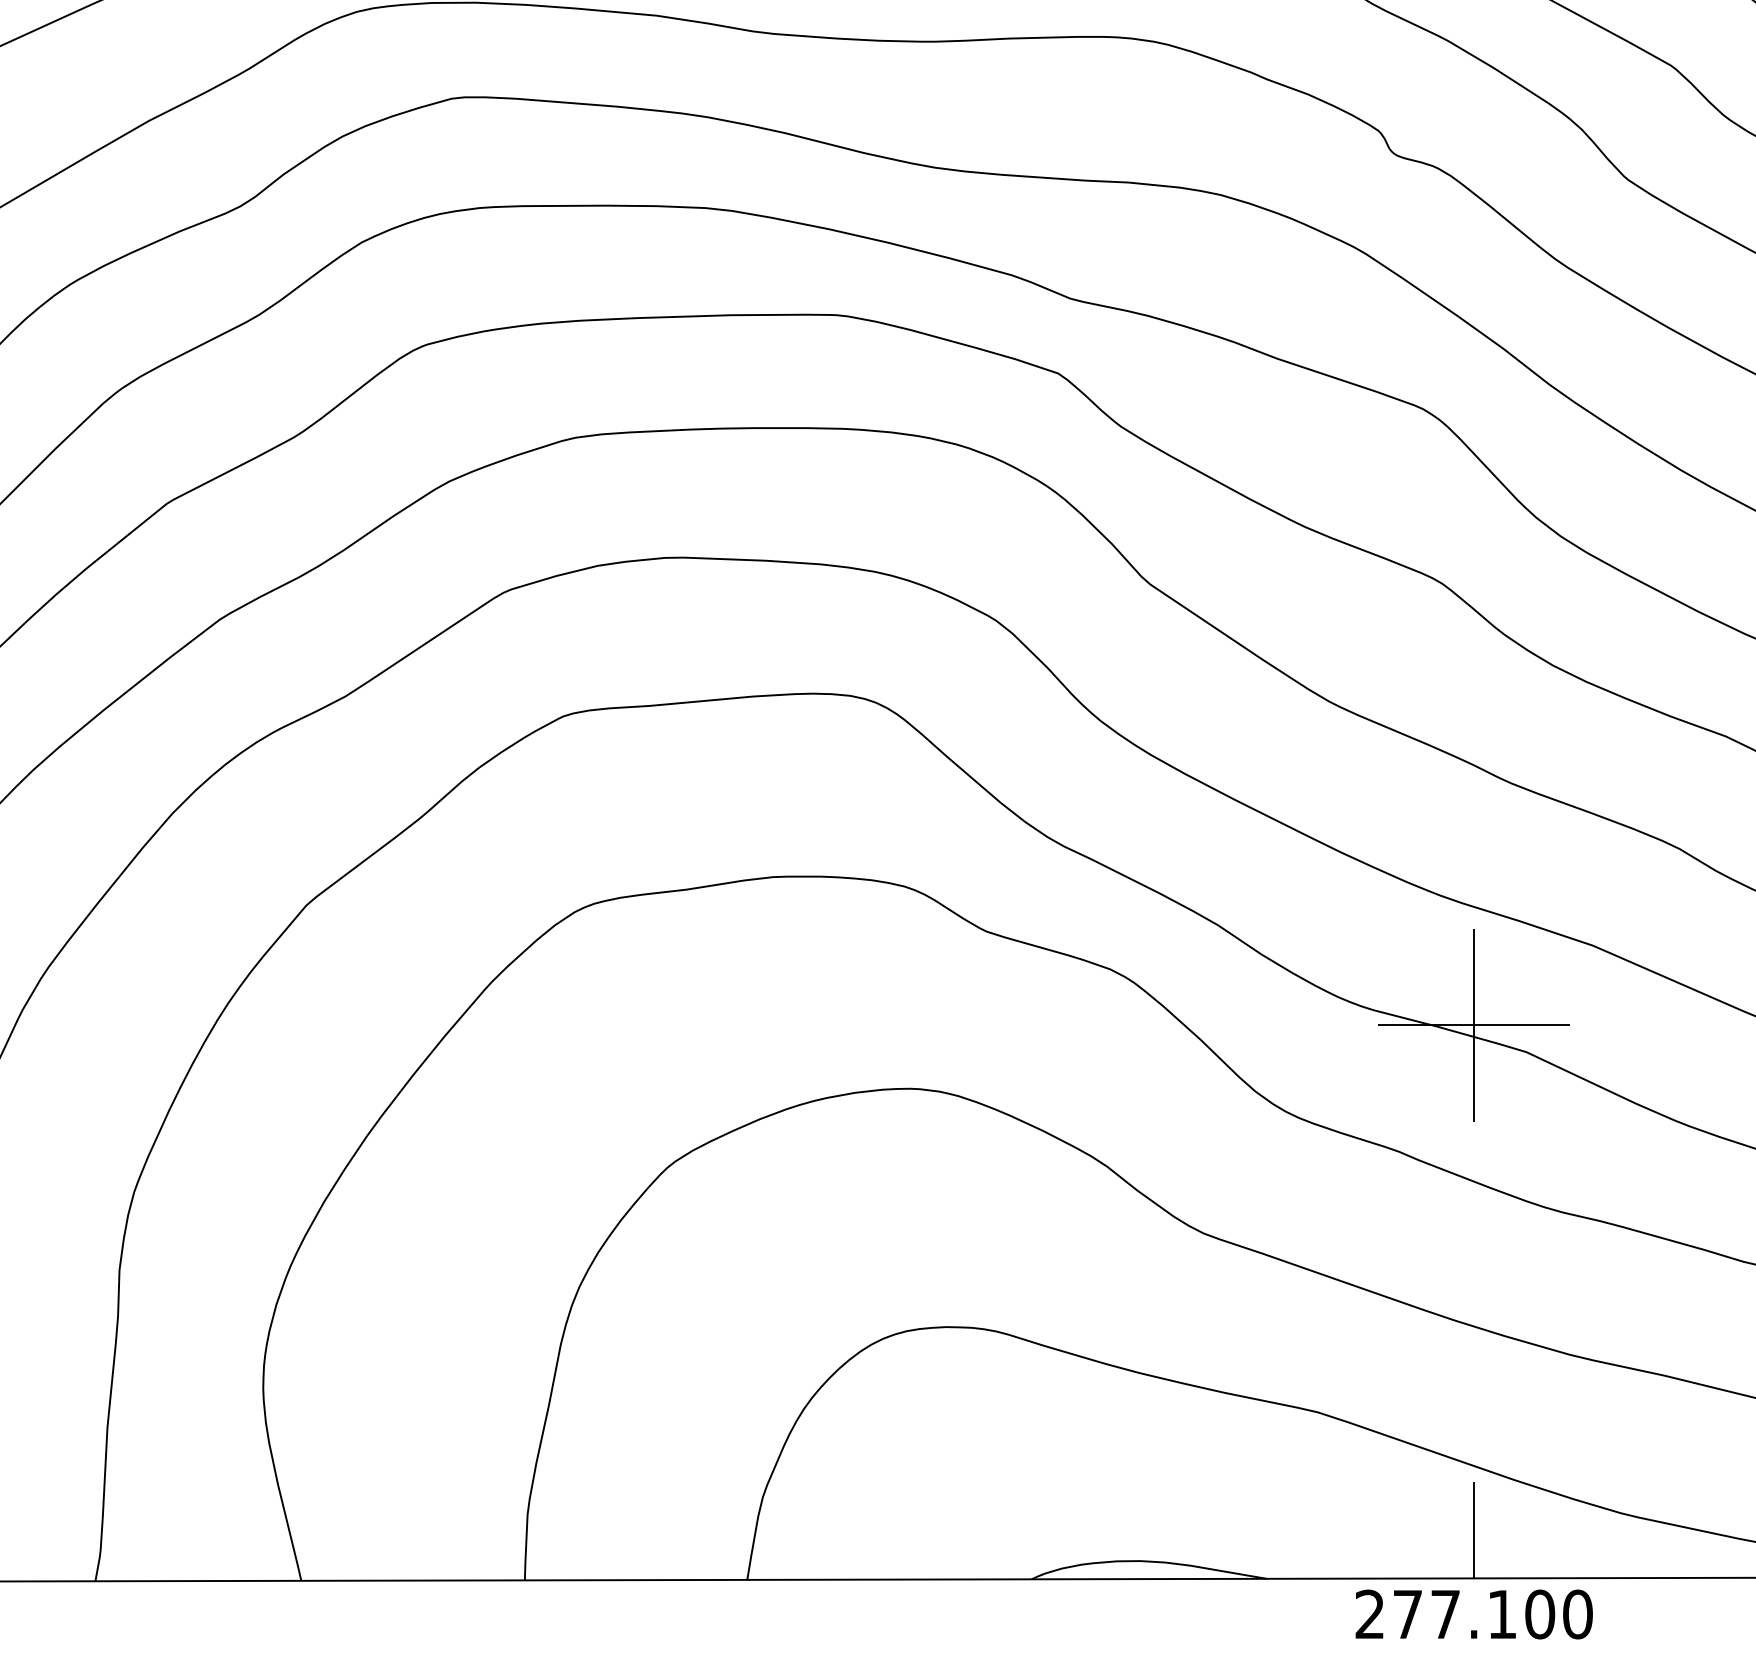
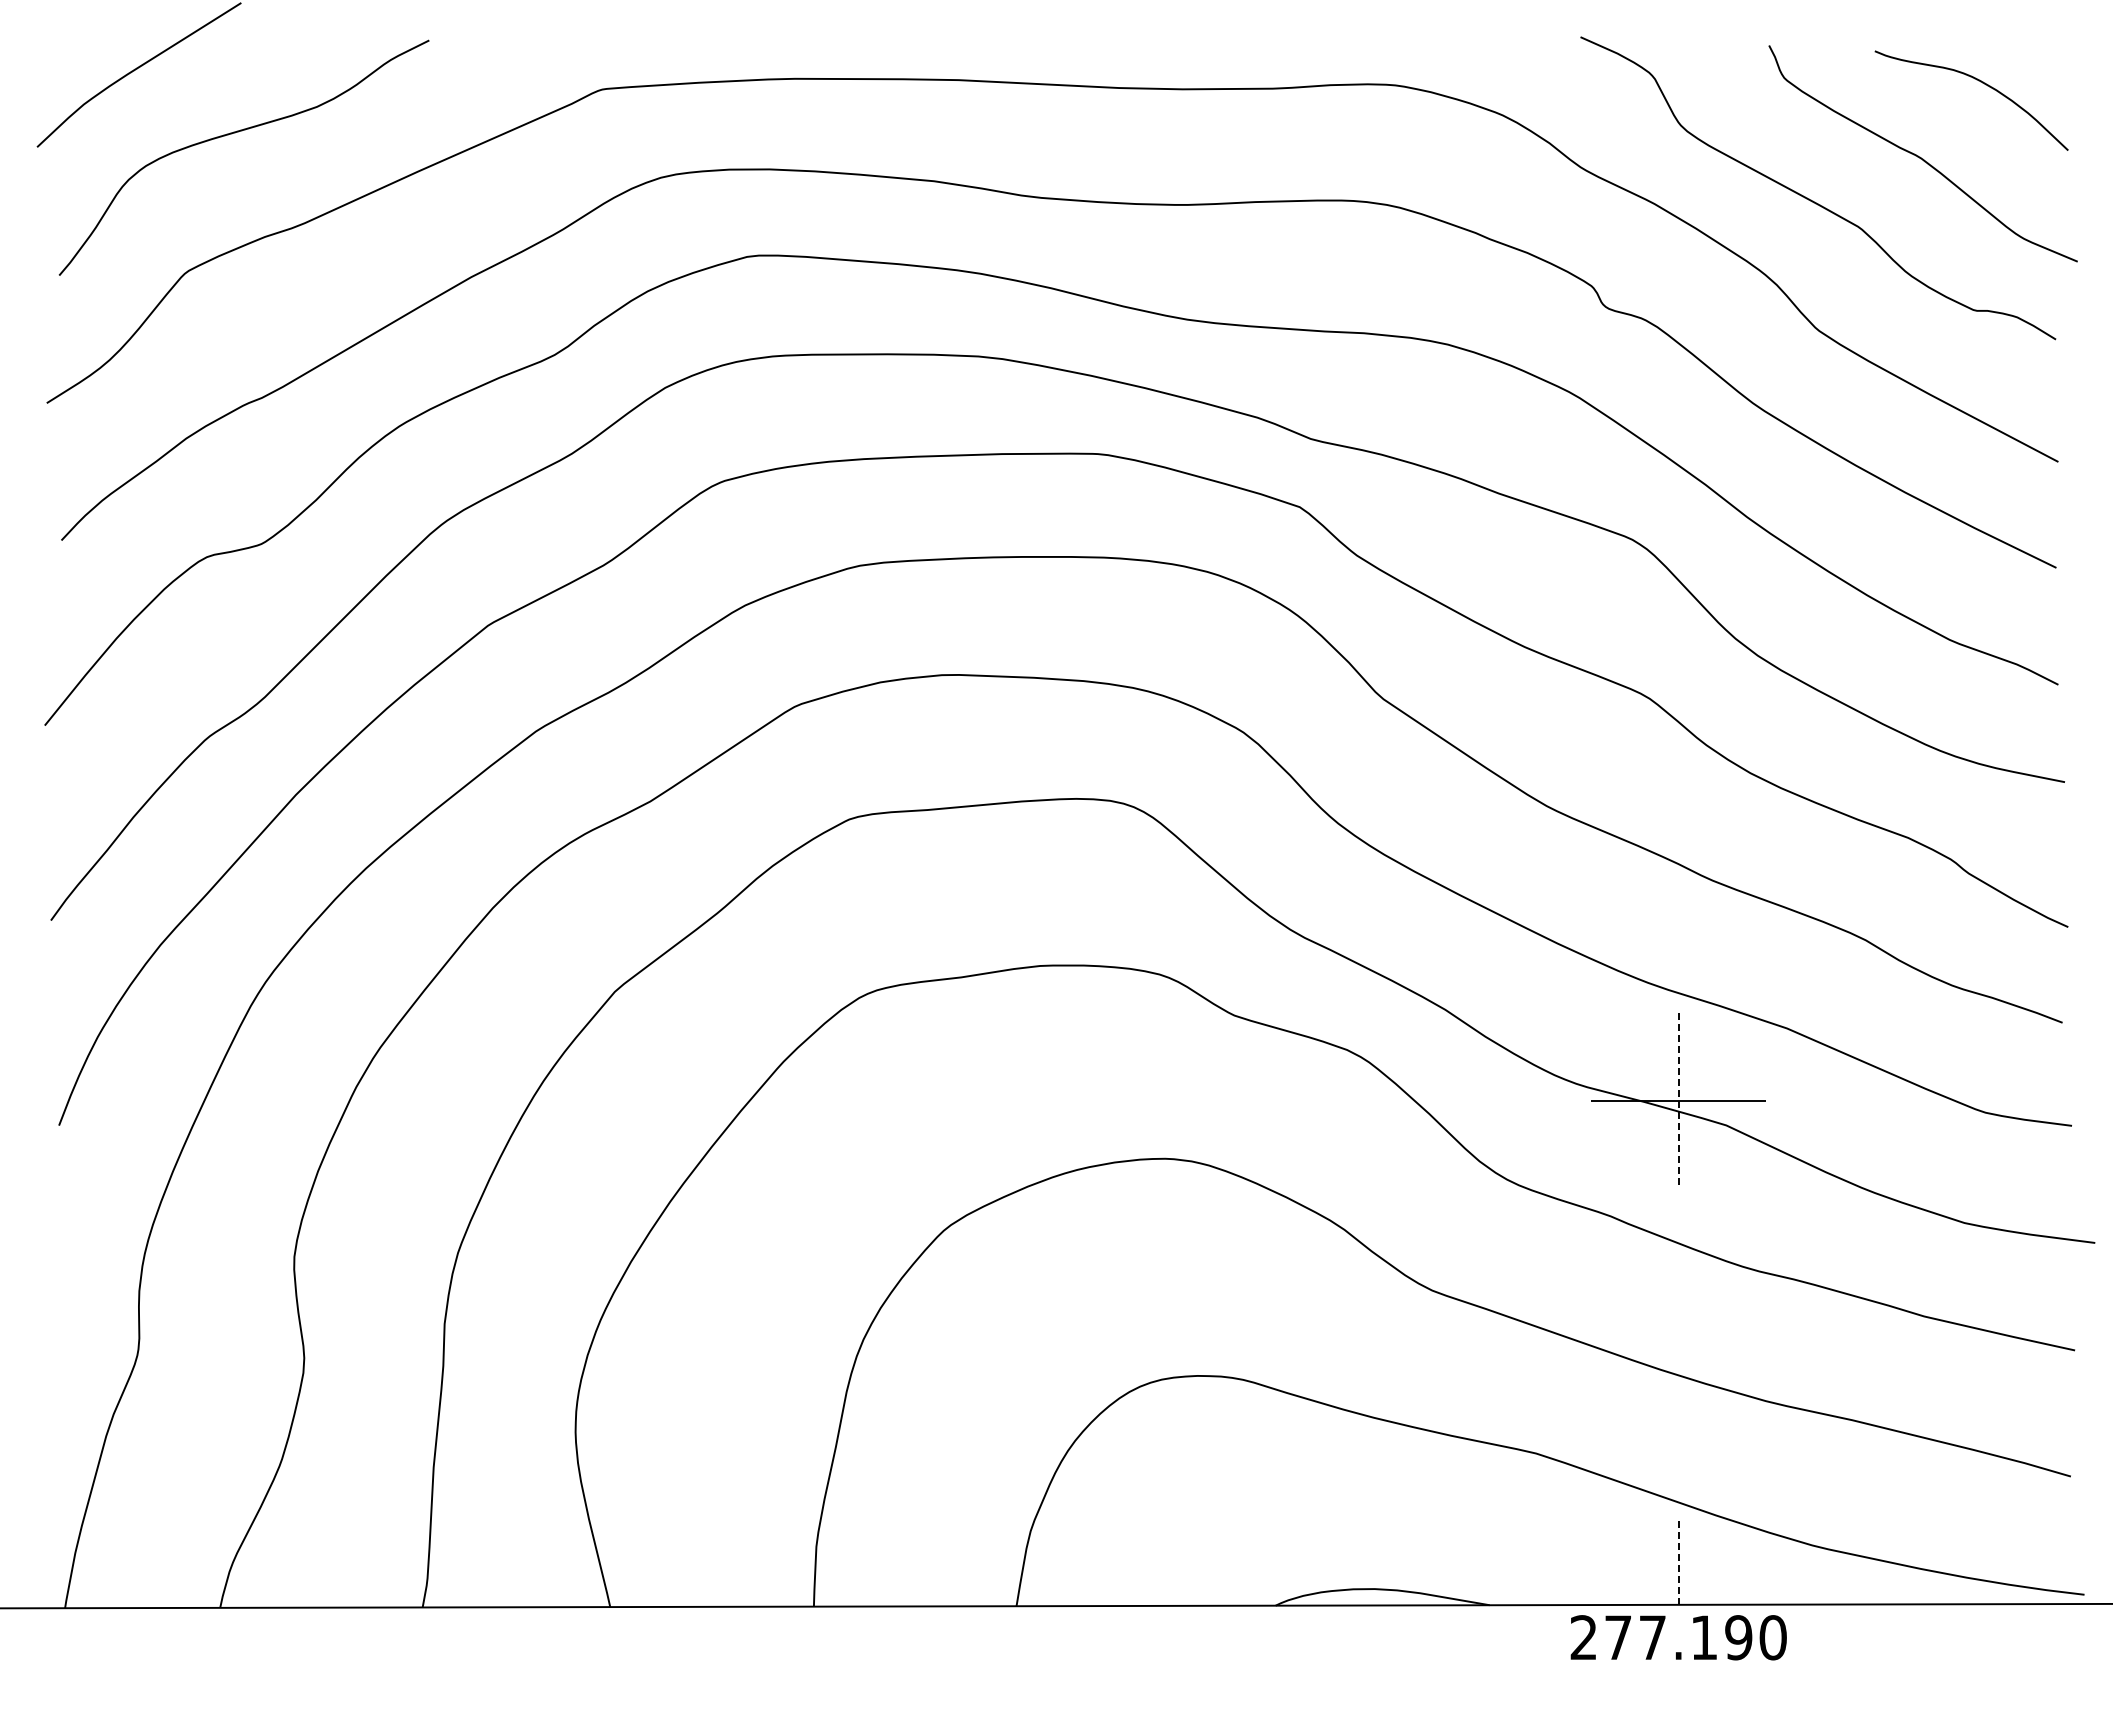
line: (1473, 1025) -> (1678, 1101), solid -> dashed
line: (1473, 1530) -> (1678, 1561), solid -> dashed
text: (1539, 1614) -> (1738, 1637), 277.100 -> 277.190

